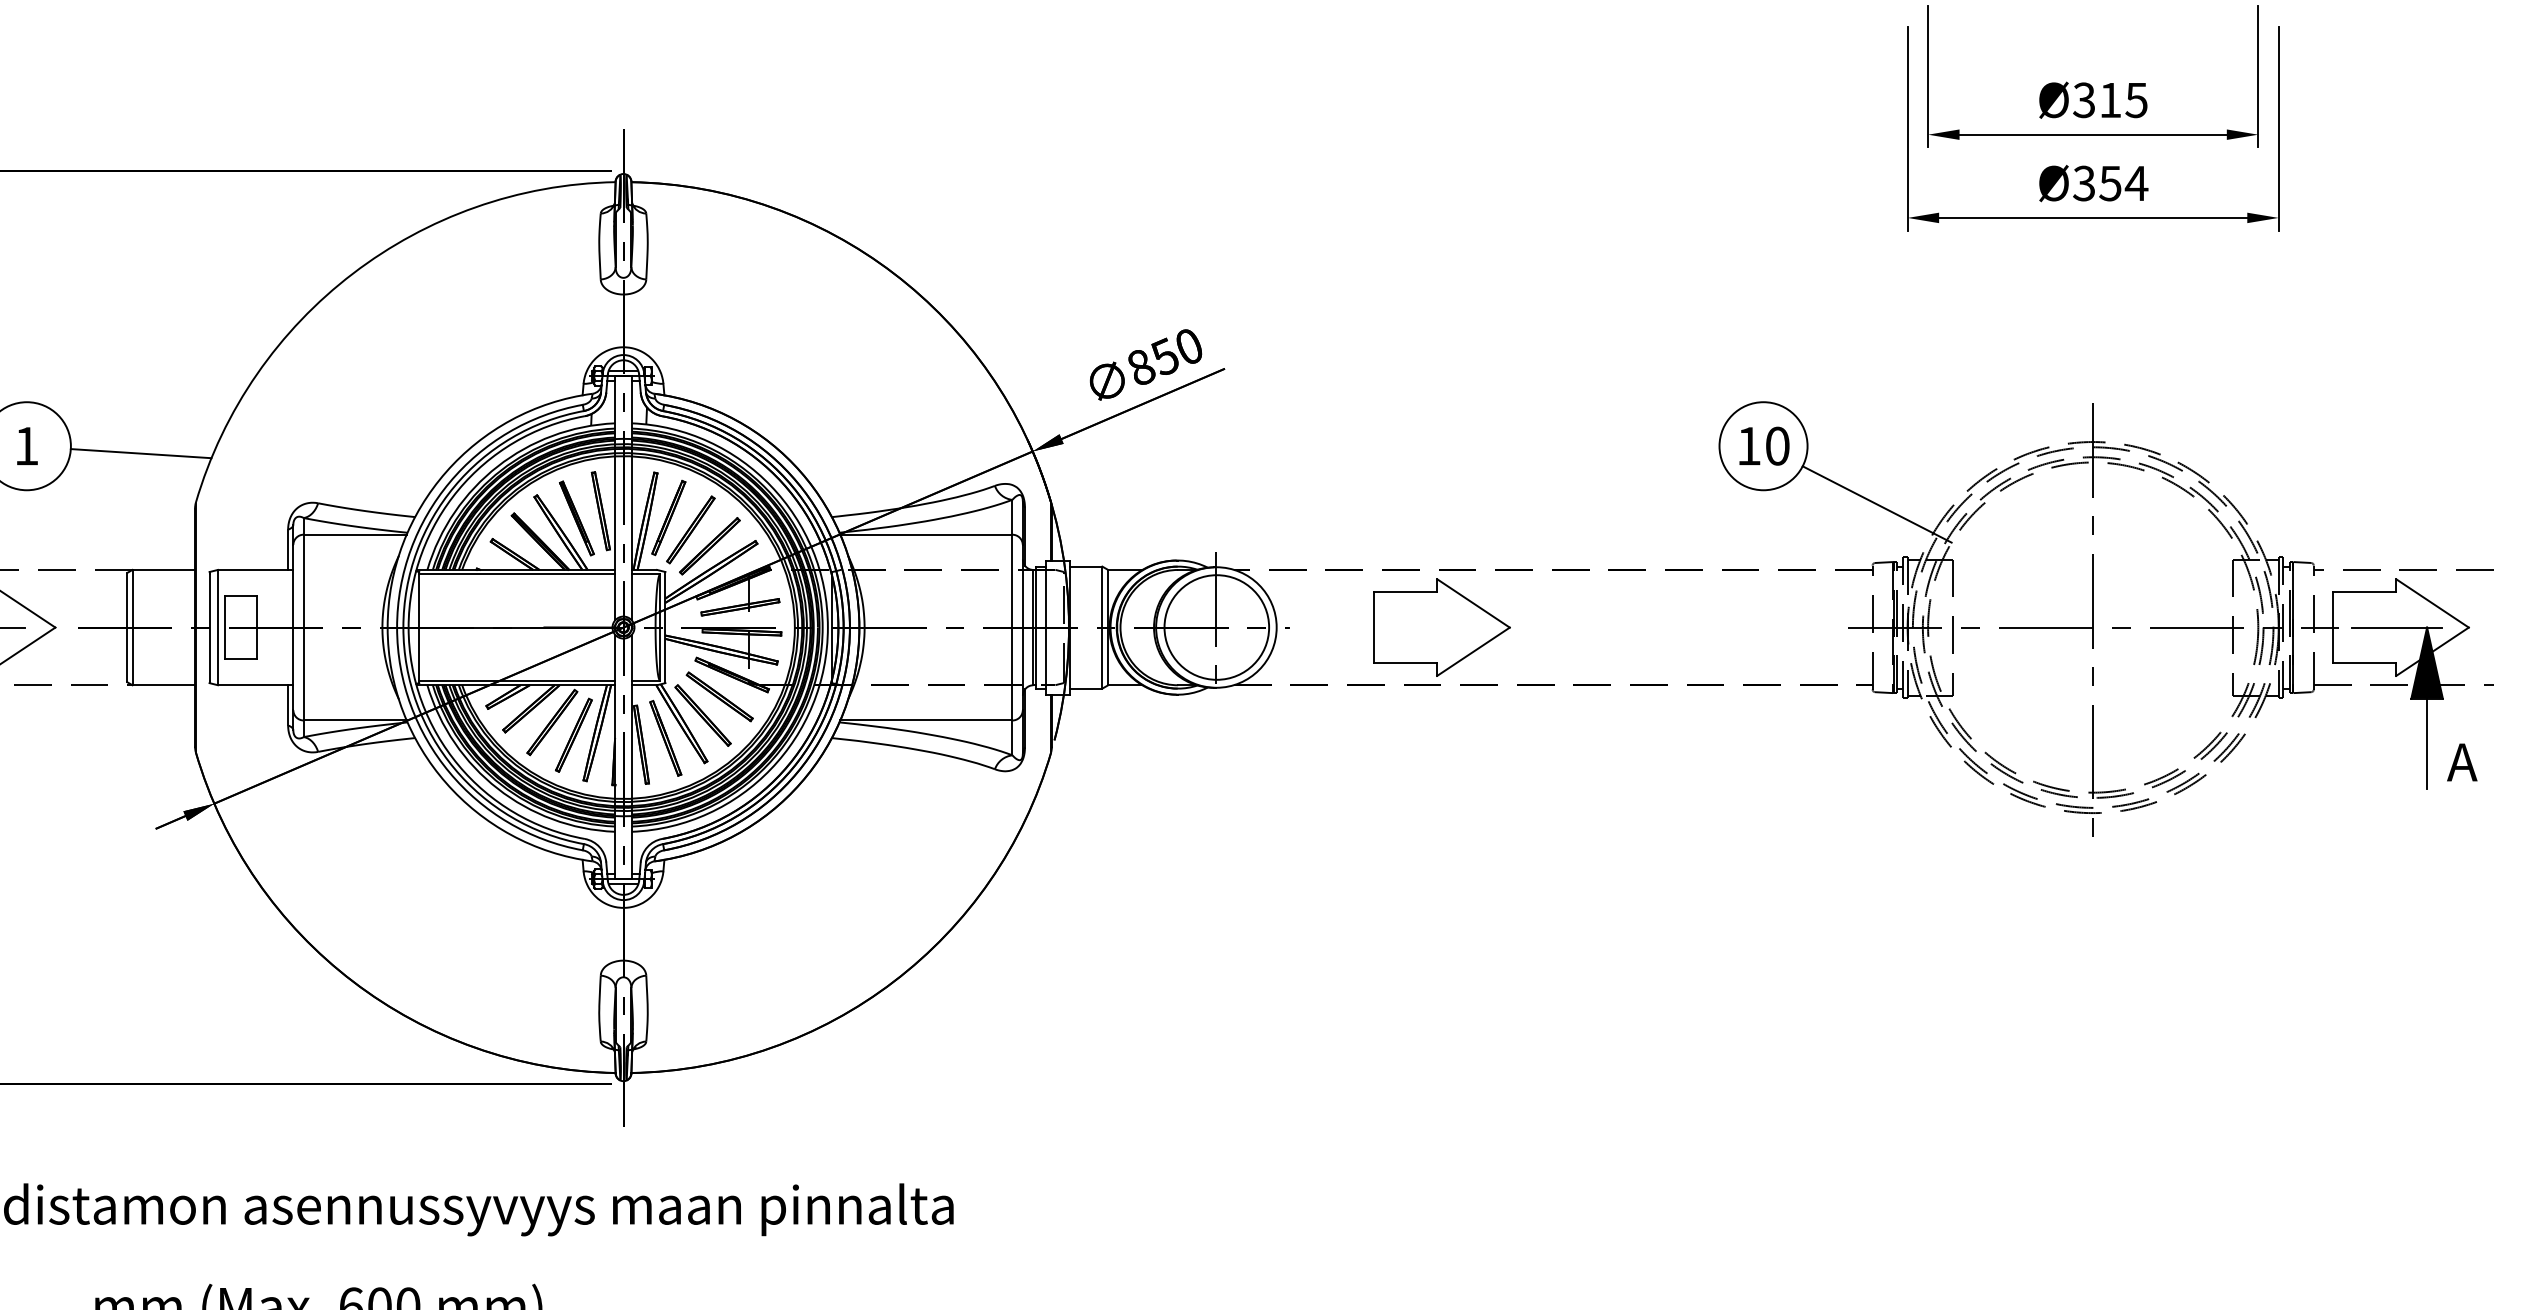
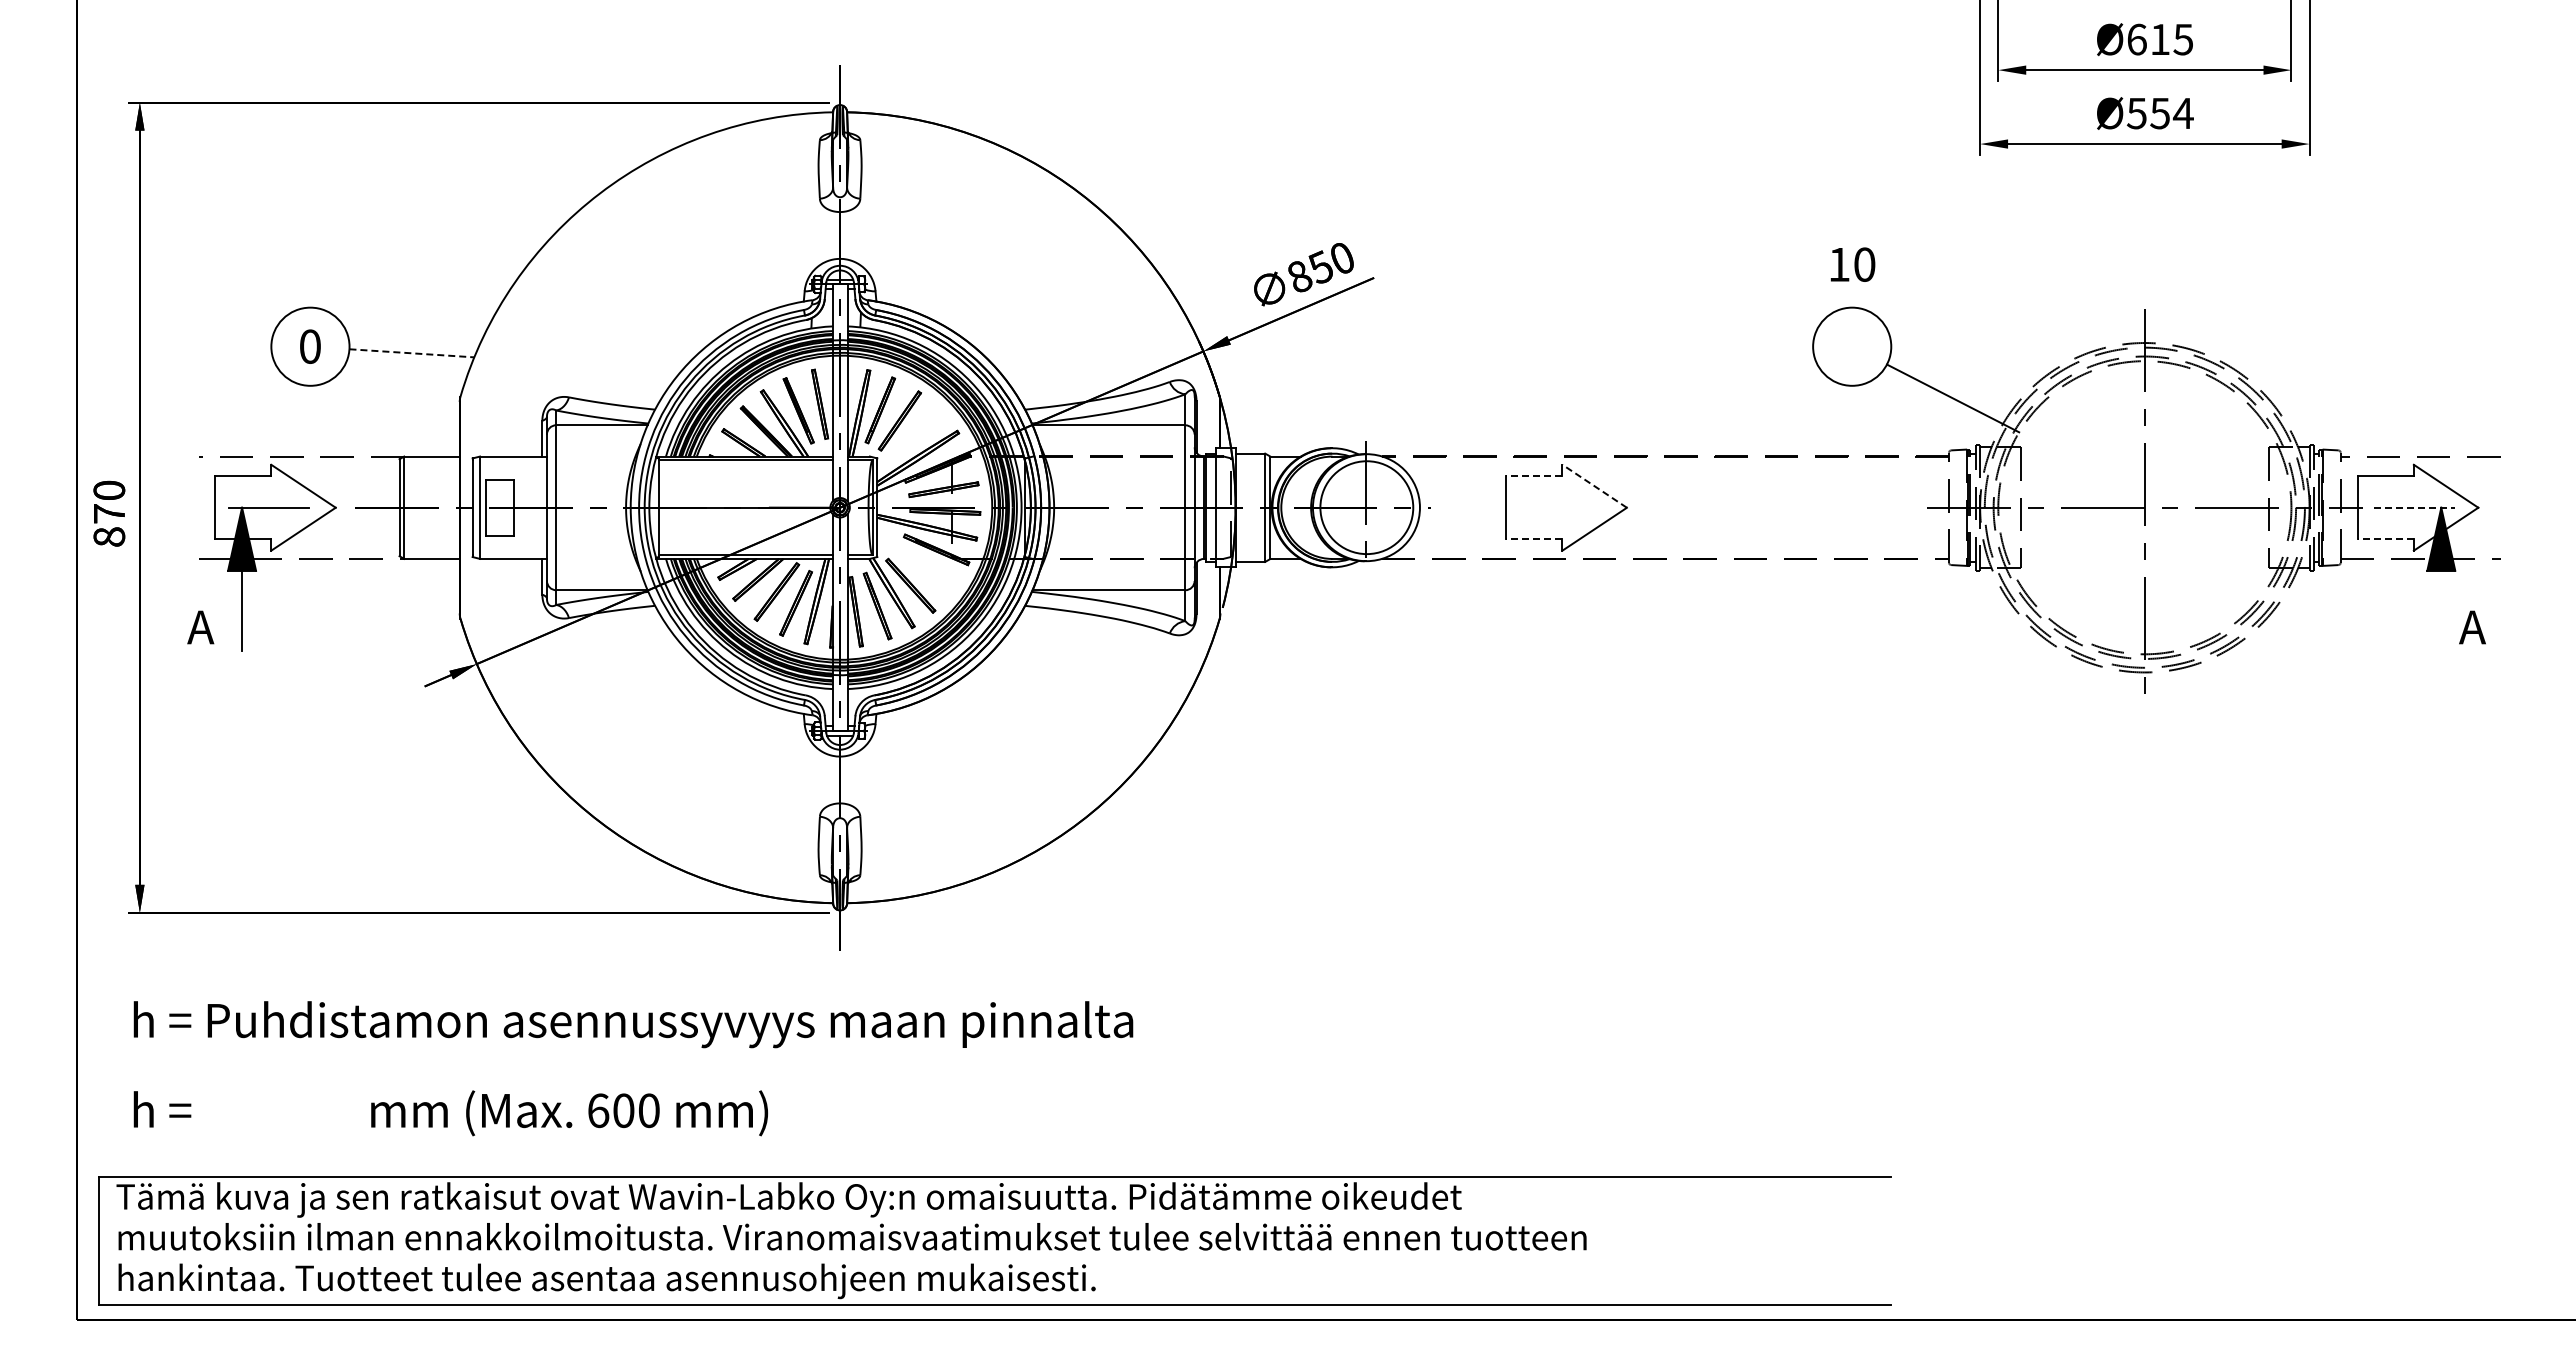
text: (2083, 100) -> (2136, 39), Ø315 -> Ø615
text: (2084, 182) -> (2137, 112), Ø354 -> Ø554
text: (26, 445) -> (310, 346), 1 -> 0
text: (1763, 445) -> (1852, 264), moved
line: (140, 453) -> (411, 353), solid -> dashed
part: (709, 546) -> (916, 435), removed
line: (1404, 592) -> (1533, 476), solid -> dashed
line: (1473, 603) -> (1594, 486), solid -> dashed
line: (2396, 627) -> (2414, 507), solid -> dashed
line: (1404, 663) -> (1533, 539), solid -> dashed
line: (2364, 663) -> (2385, 539), solid -> dashed
part: (719, 696) -> (925, 568), removed
line: (2427, 743) -> (2441, 610), removed

